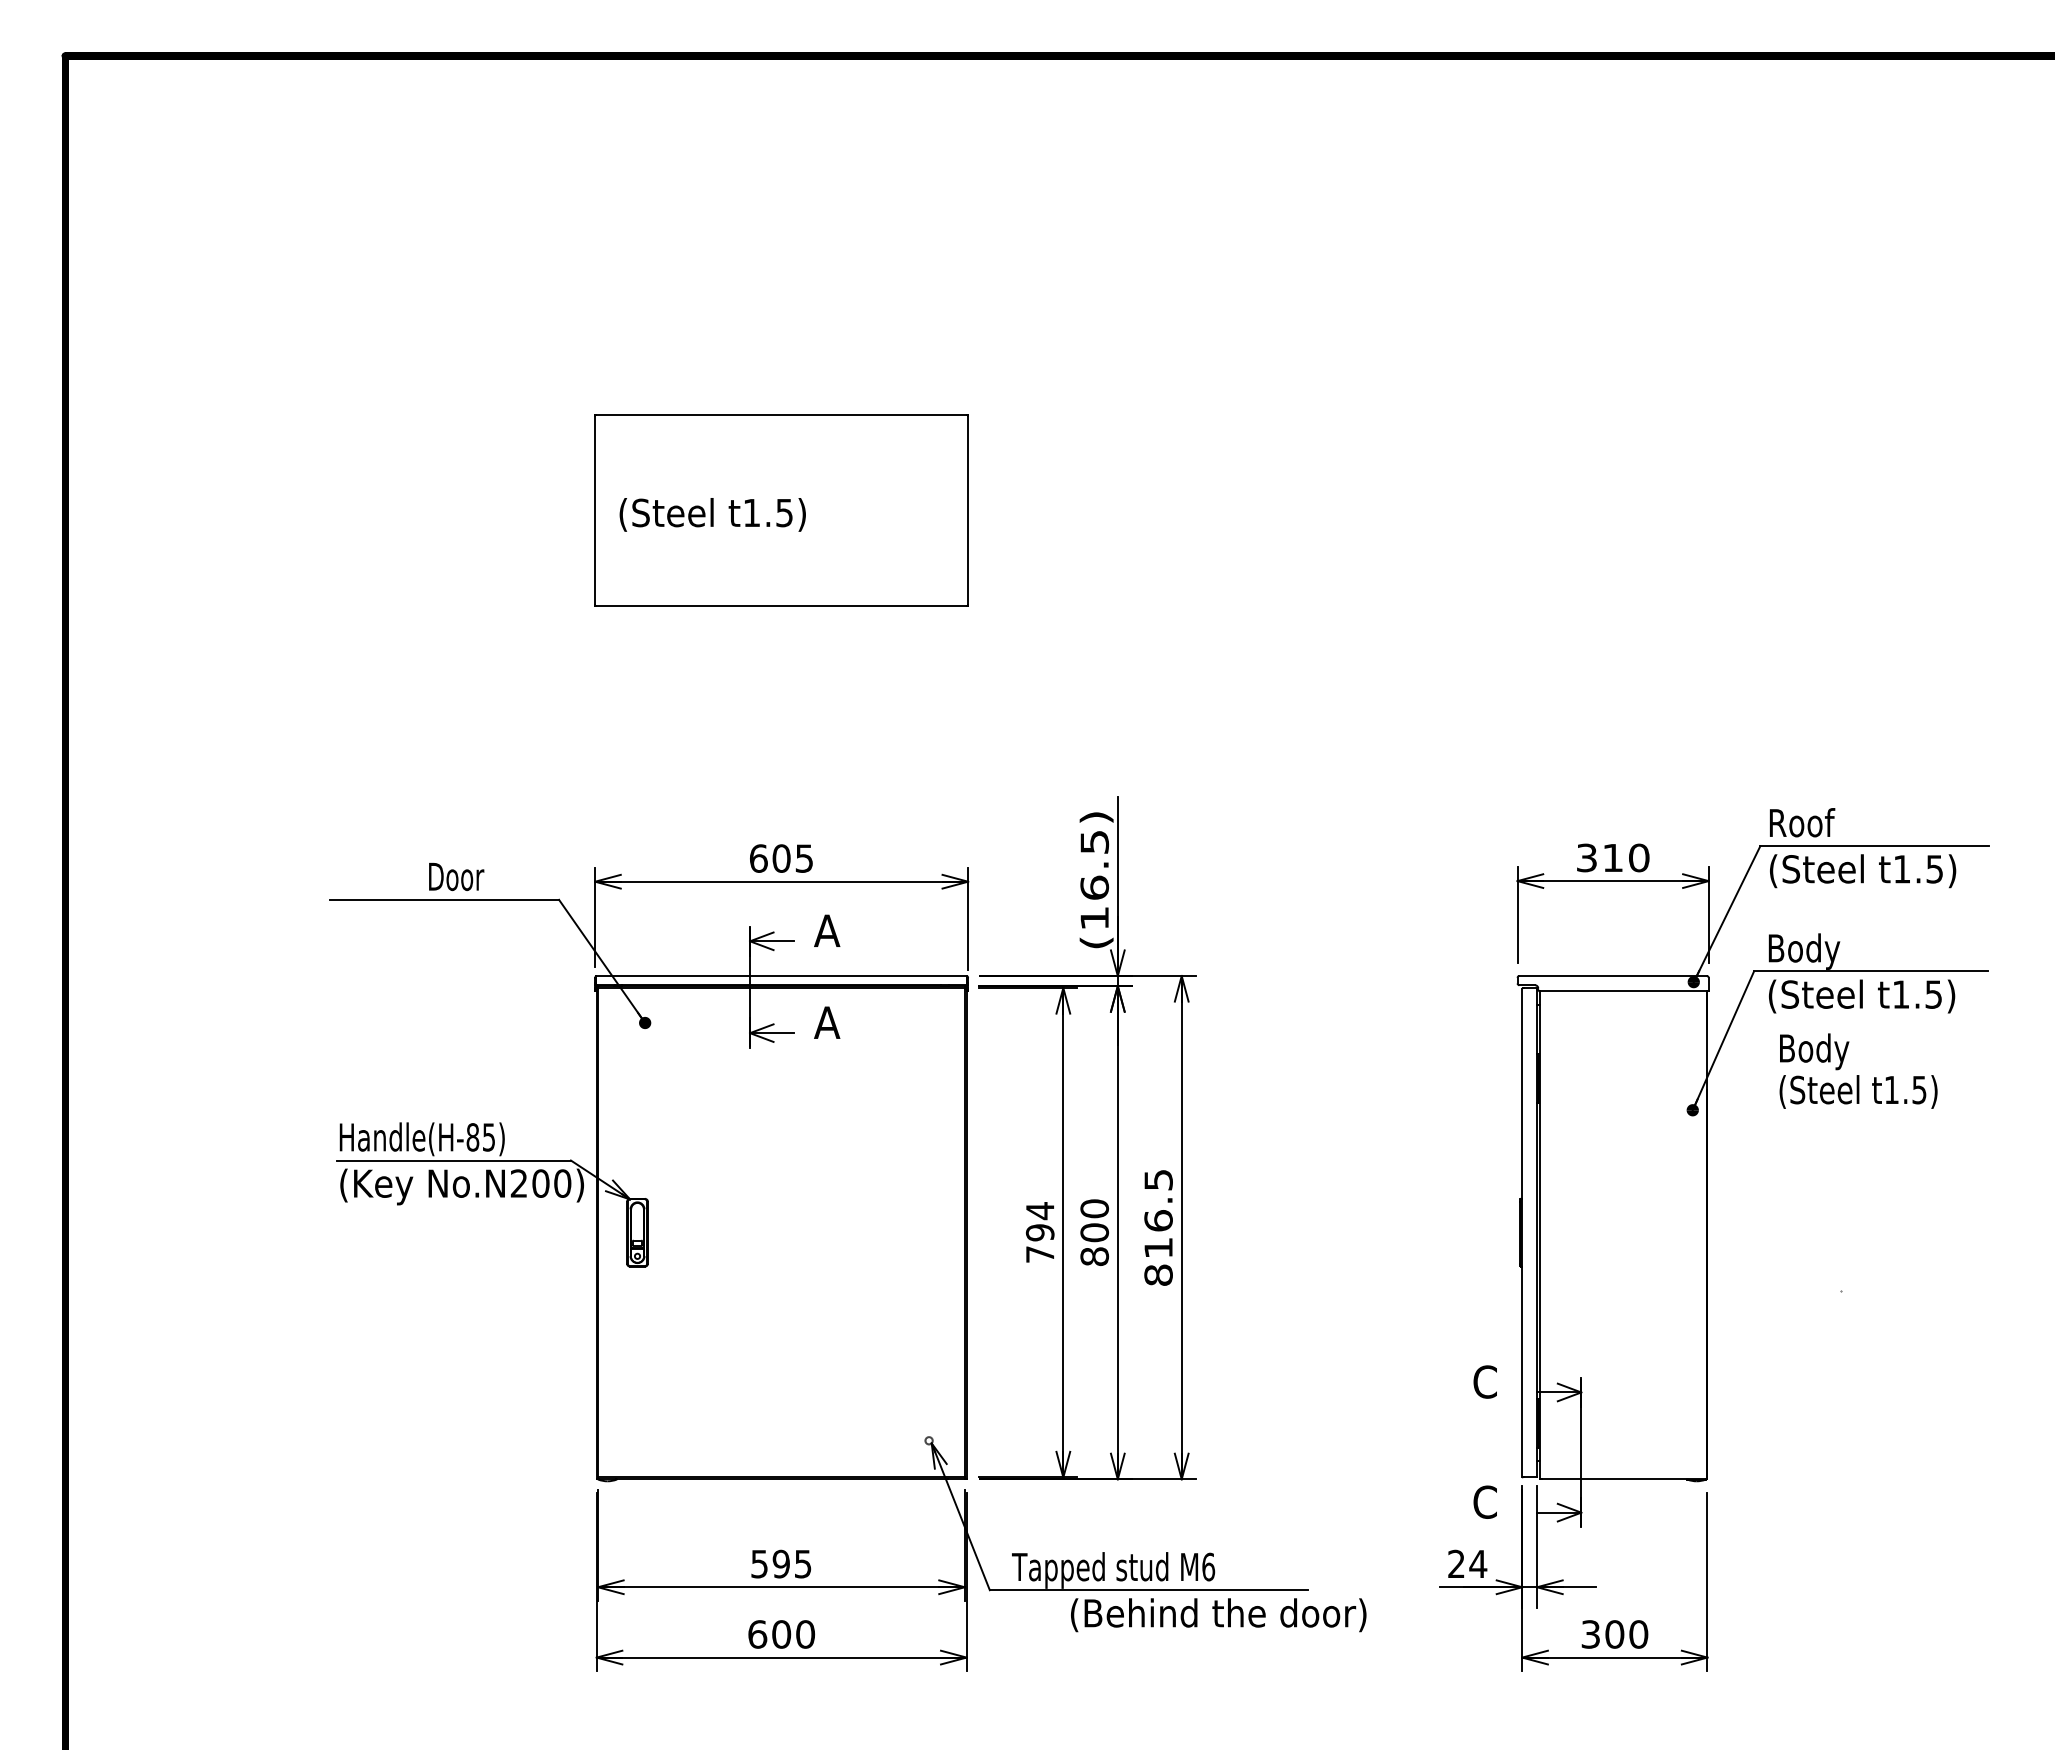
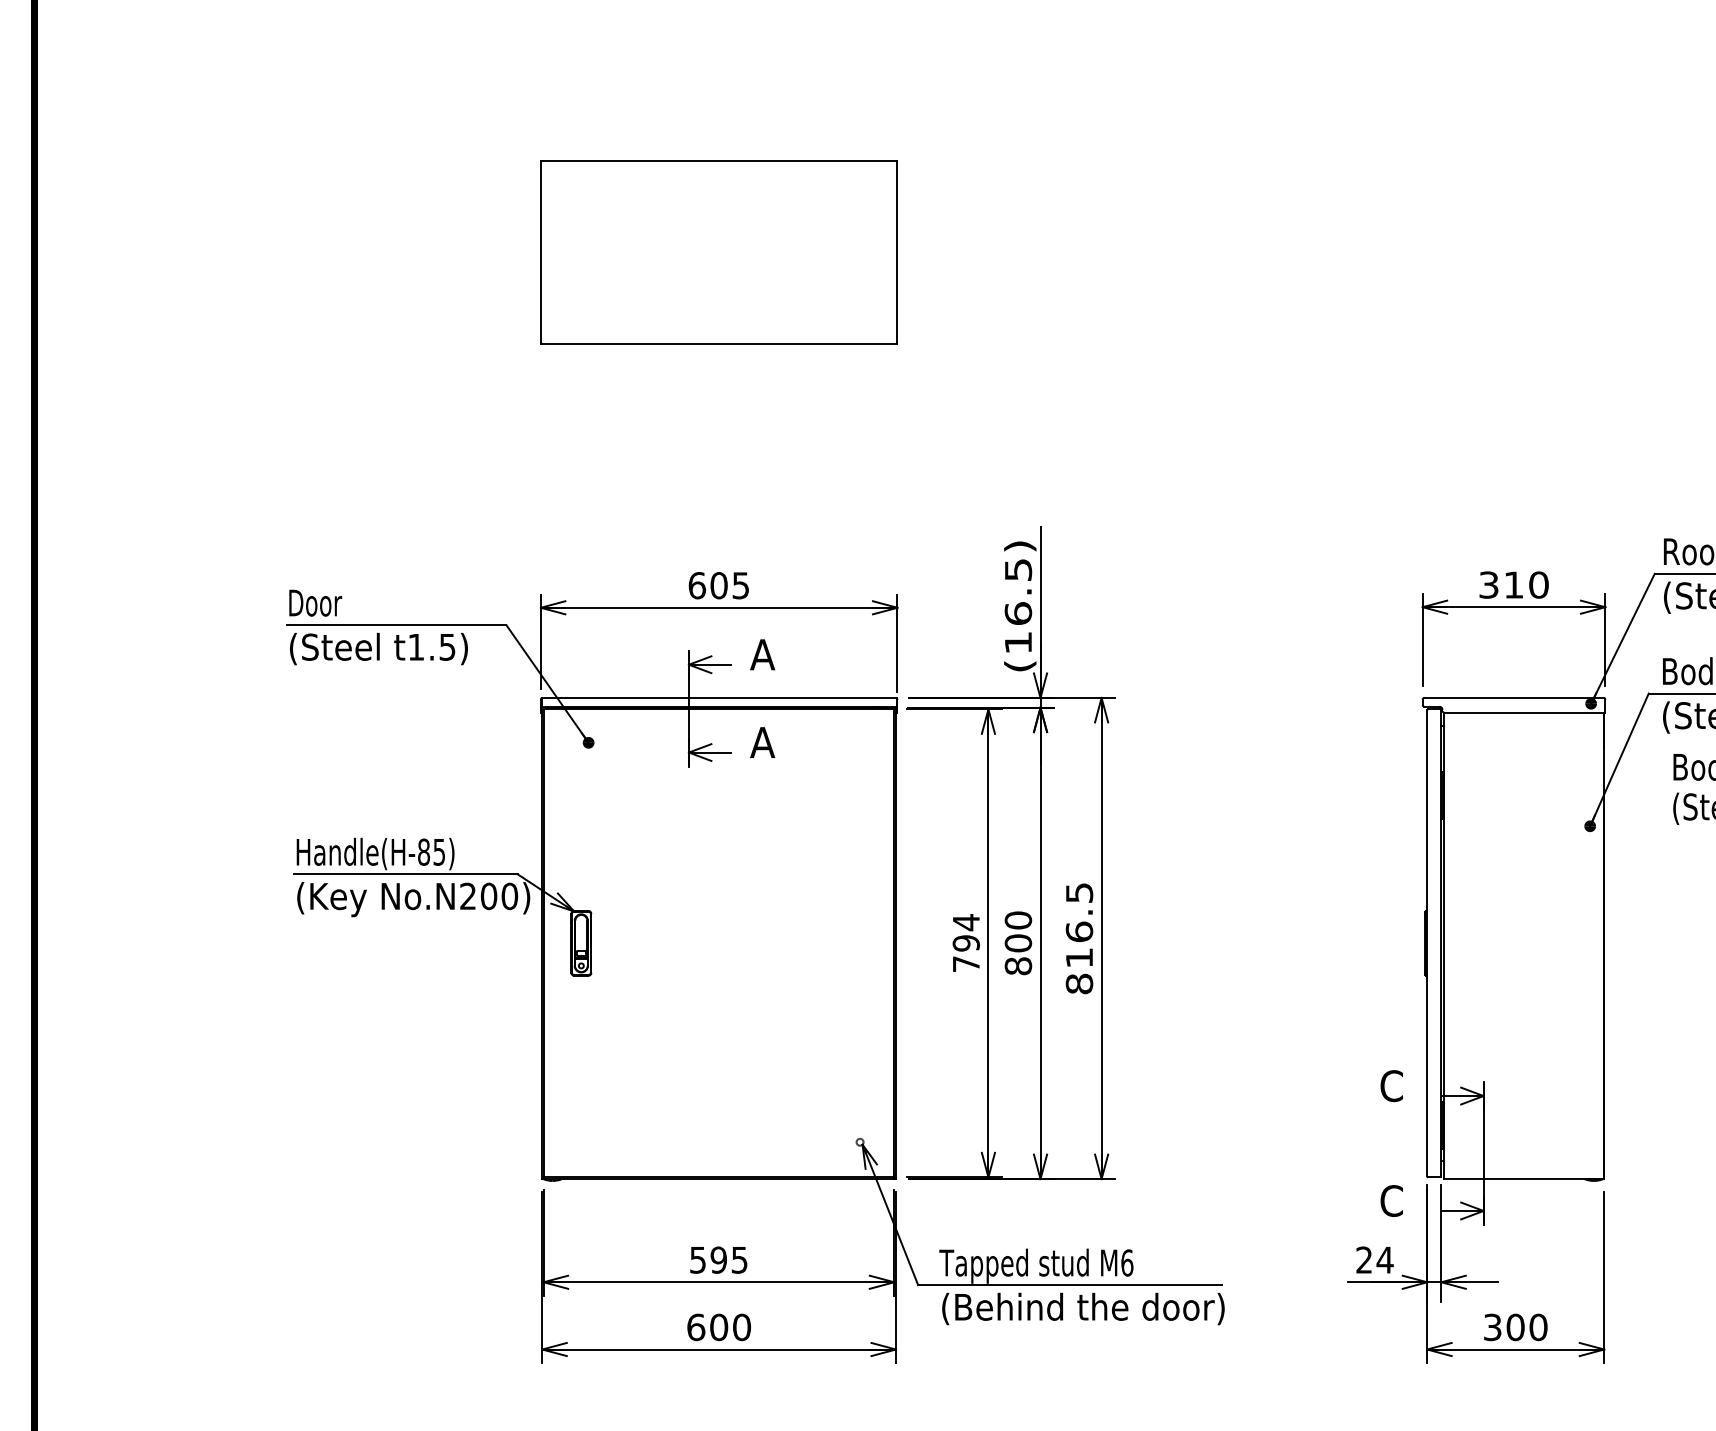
text: (712, 514) -> (378, 648), moved
text: (456, 877) -> (315, 603), moved
text: (1218, 1615) -> (1083, 1309), moved

